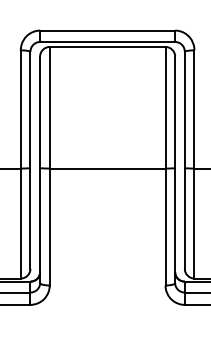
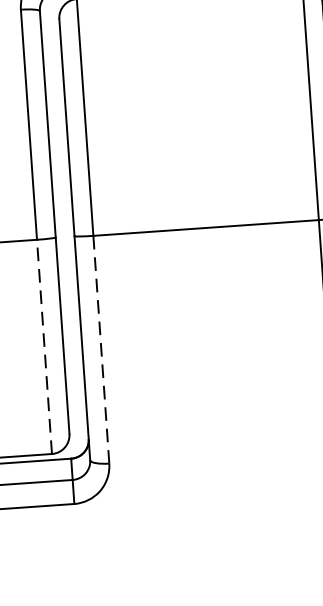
line: (20, 223) -> (43, 346), solid -> dashed
line: (49, 227) -> (100, 350), solid -> dashed

